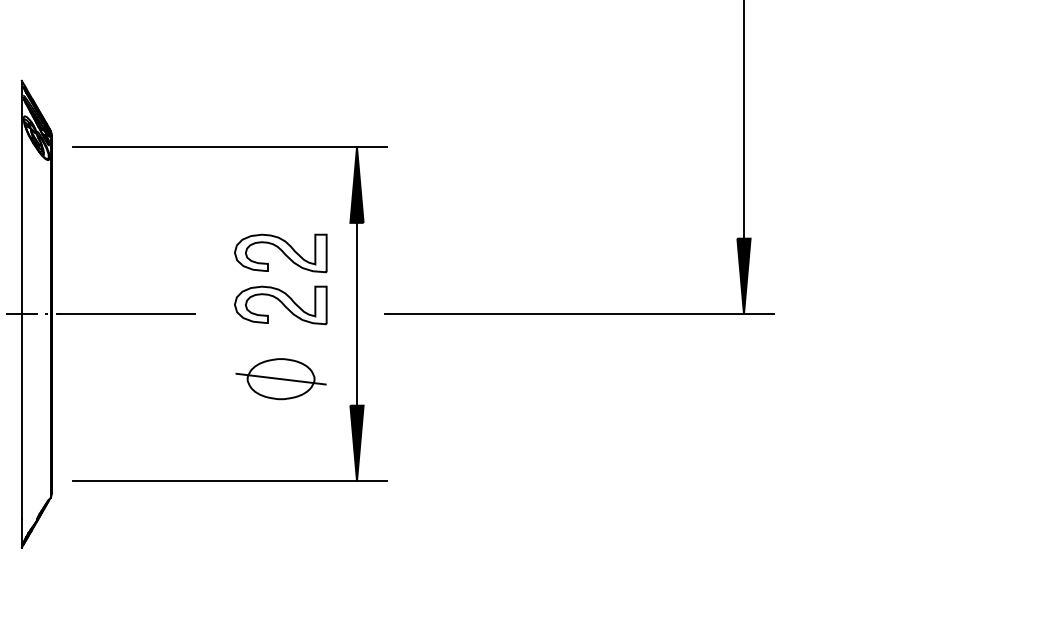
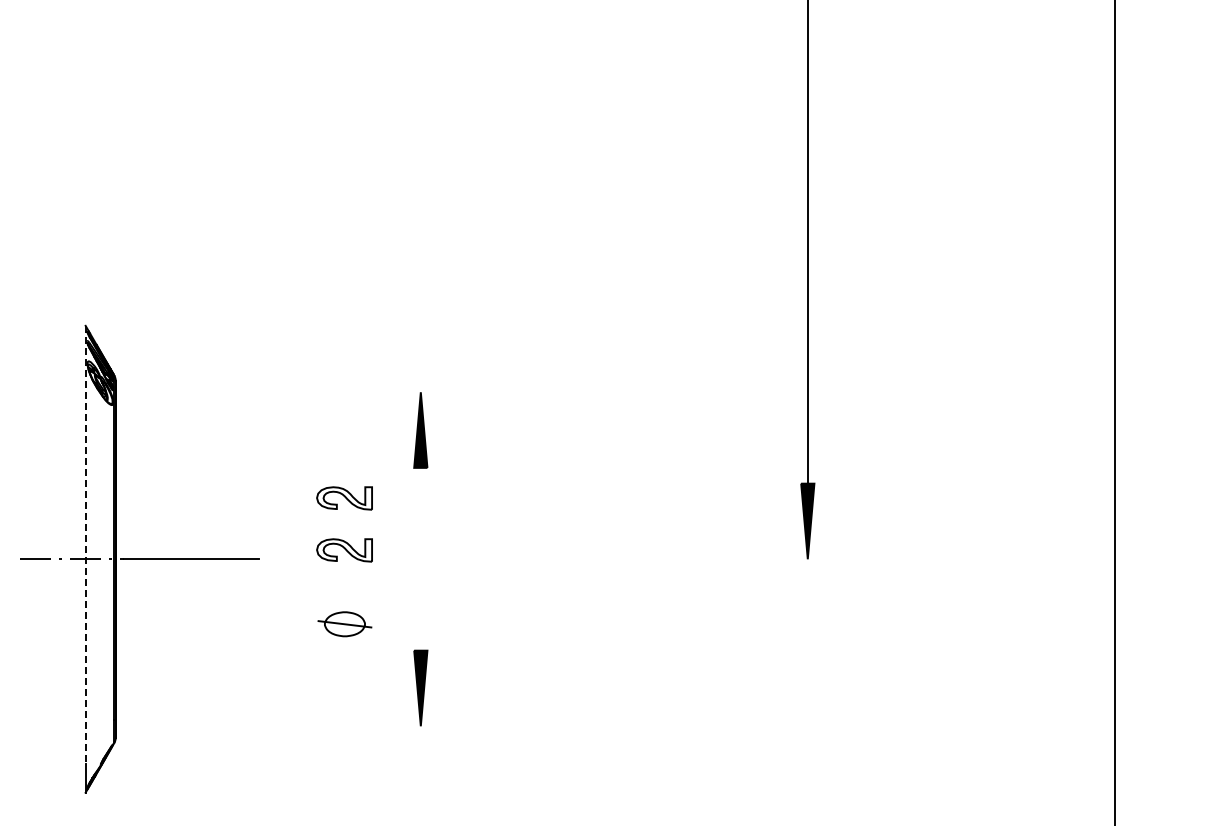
line: (230, 147) -> (294, 392), removed
part: (280, 253) -> (344, 498), size x0.6
line: (21, 300) -> (85, 545), solid -> dashed
part: (280, 305) -> (344, 550), size x0.6
line: (356, 313) -> (420, 558), removed
line: (579, 314) -> (643, 559), removed
part: (280, 379) -> (344, 624), size x0.6
line: (230, 481) -> (294, 726), removed

